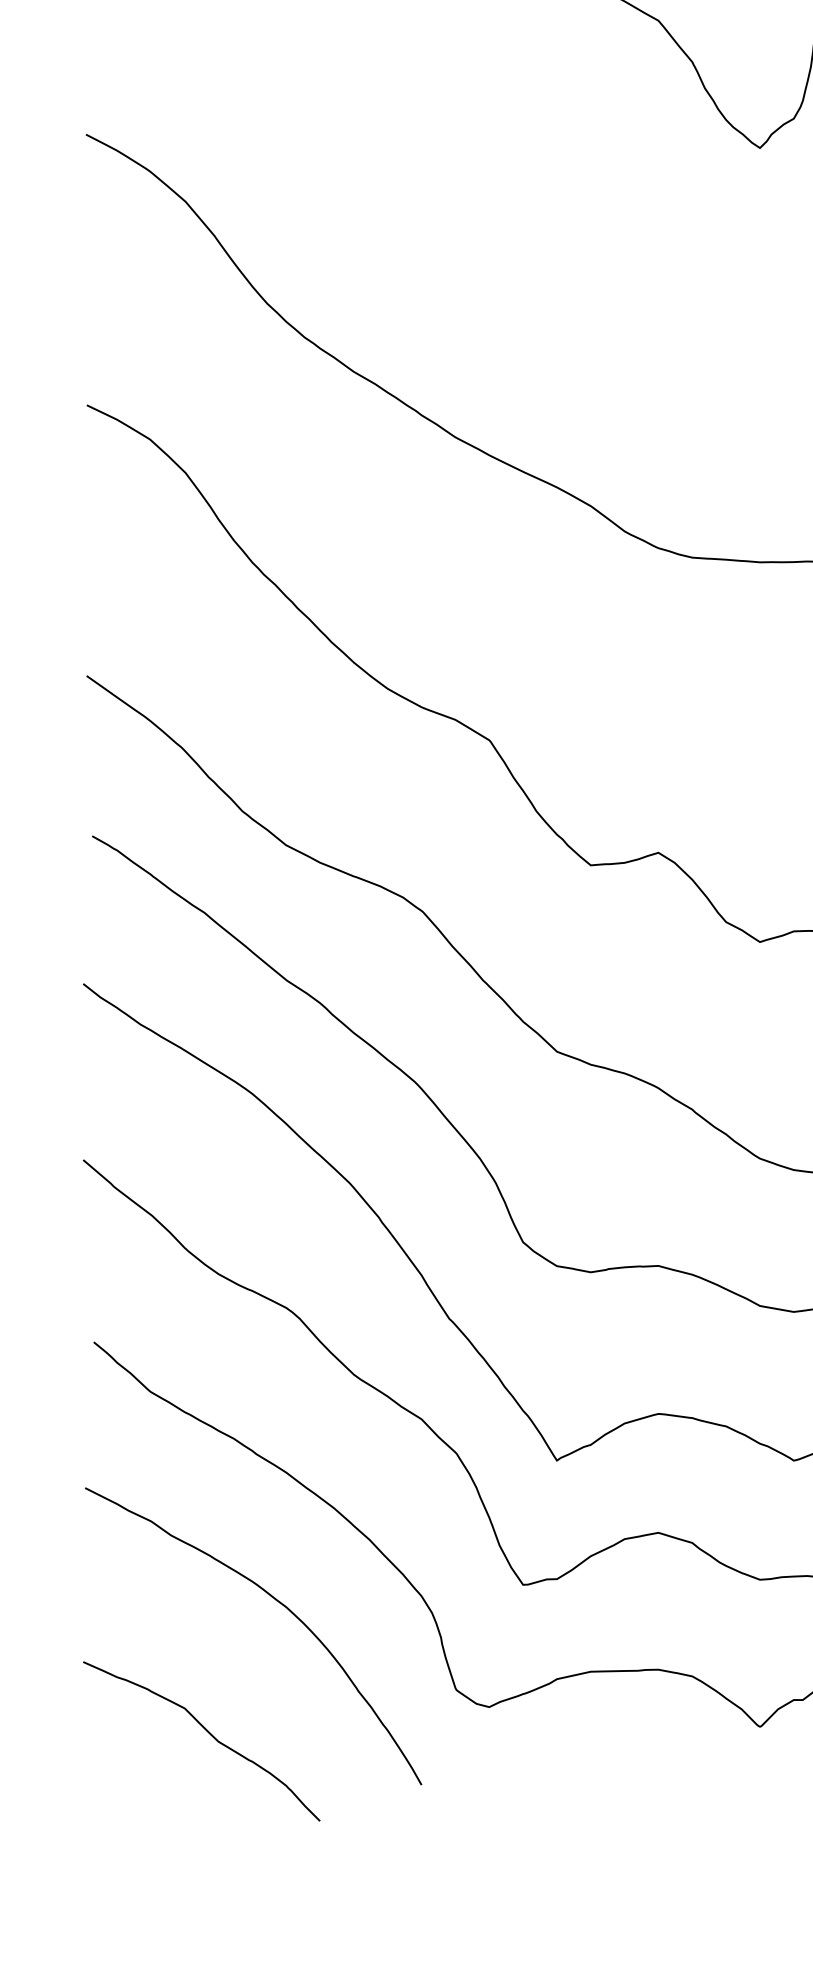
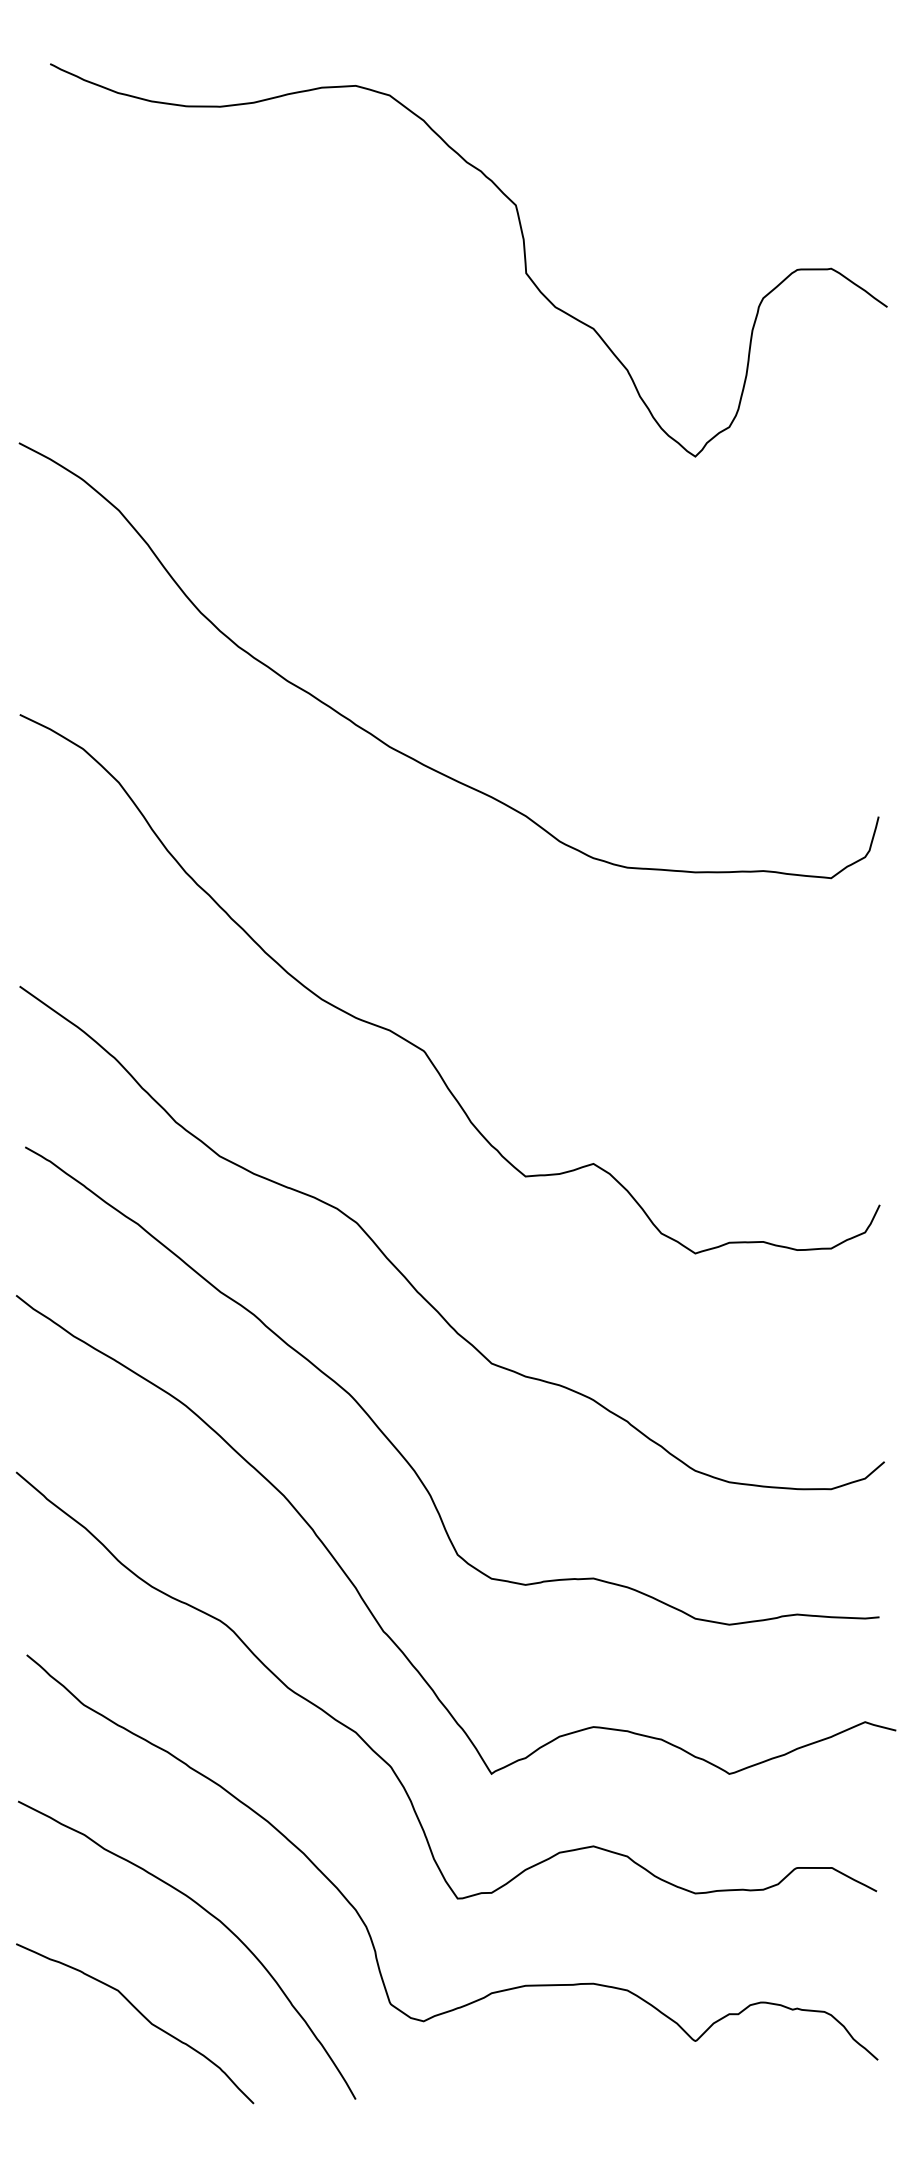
curve: (209, 1734) -> (142, 2016), moved

